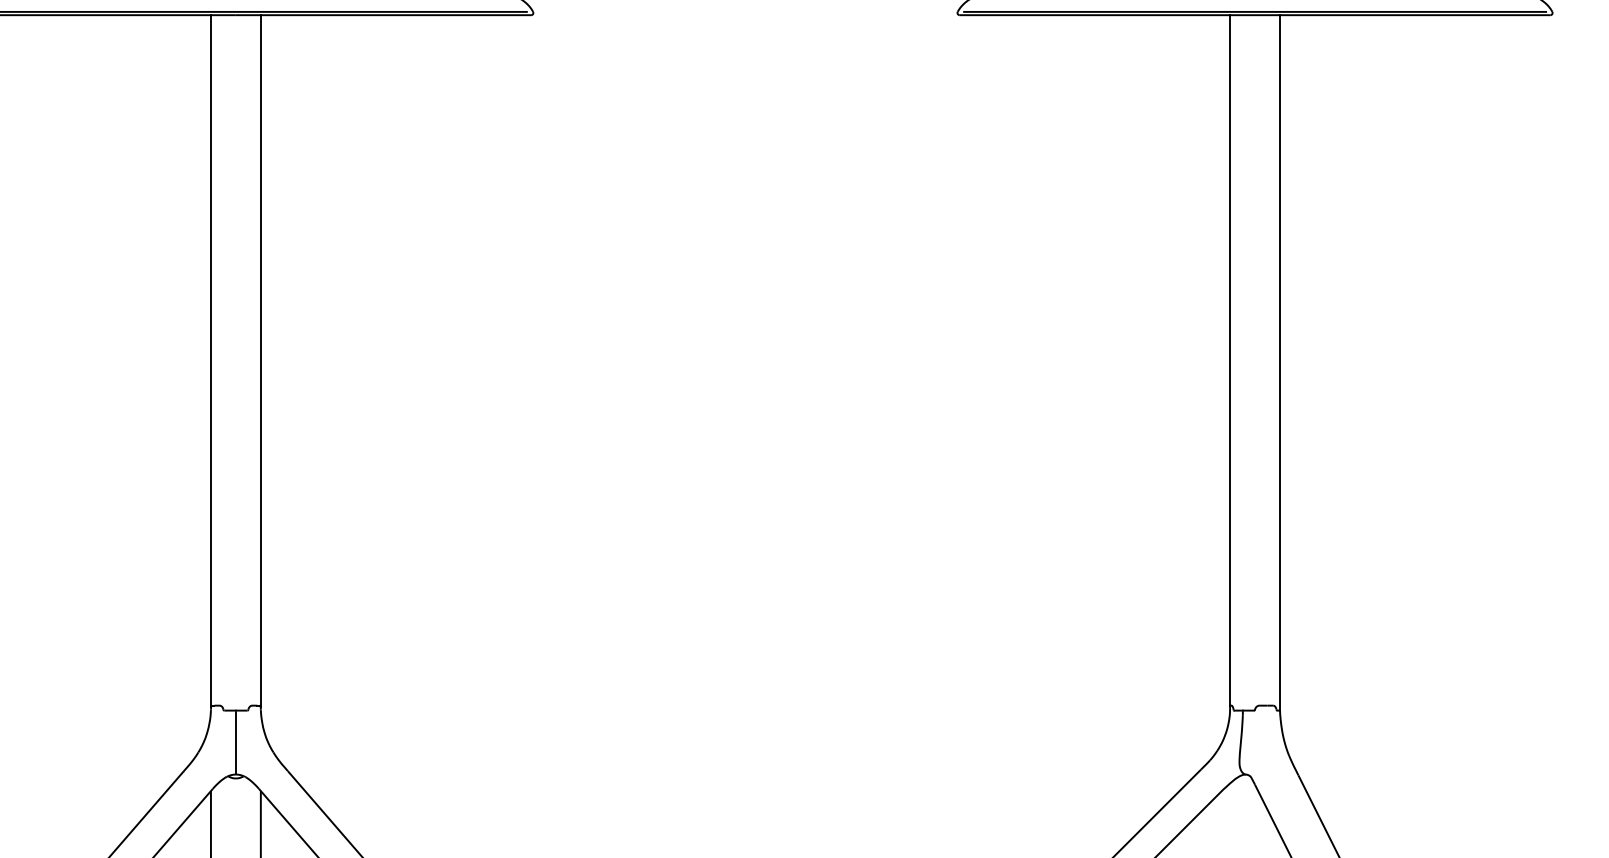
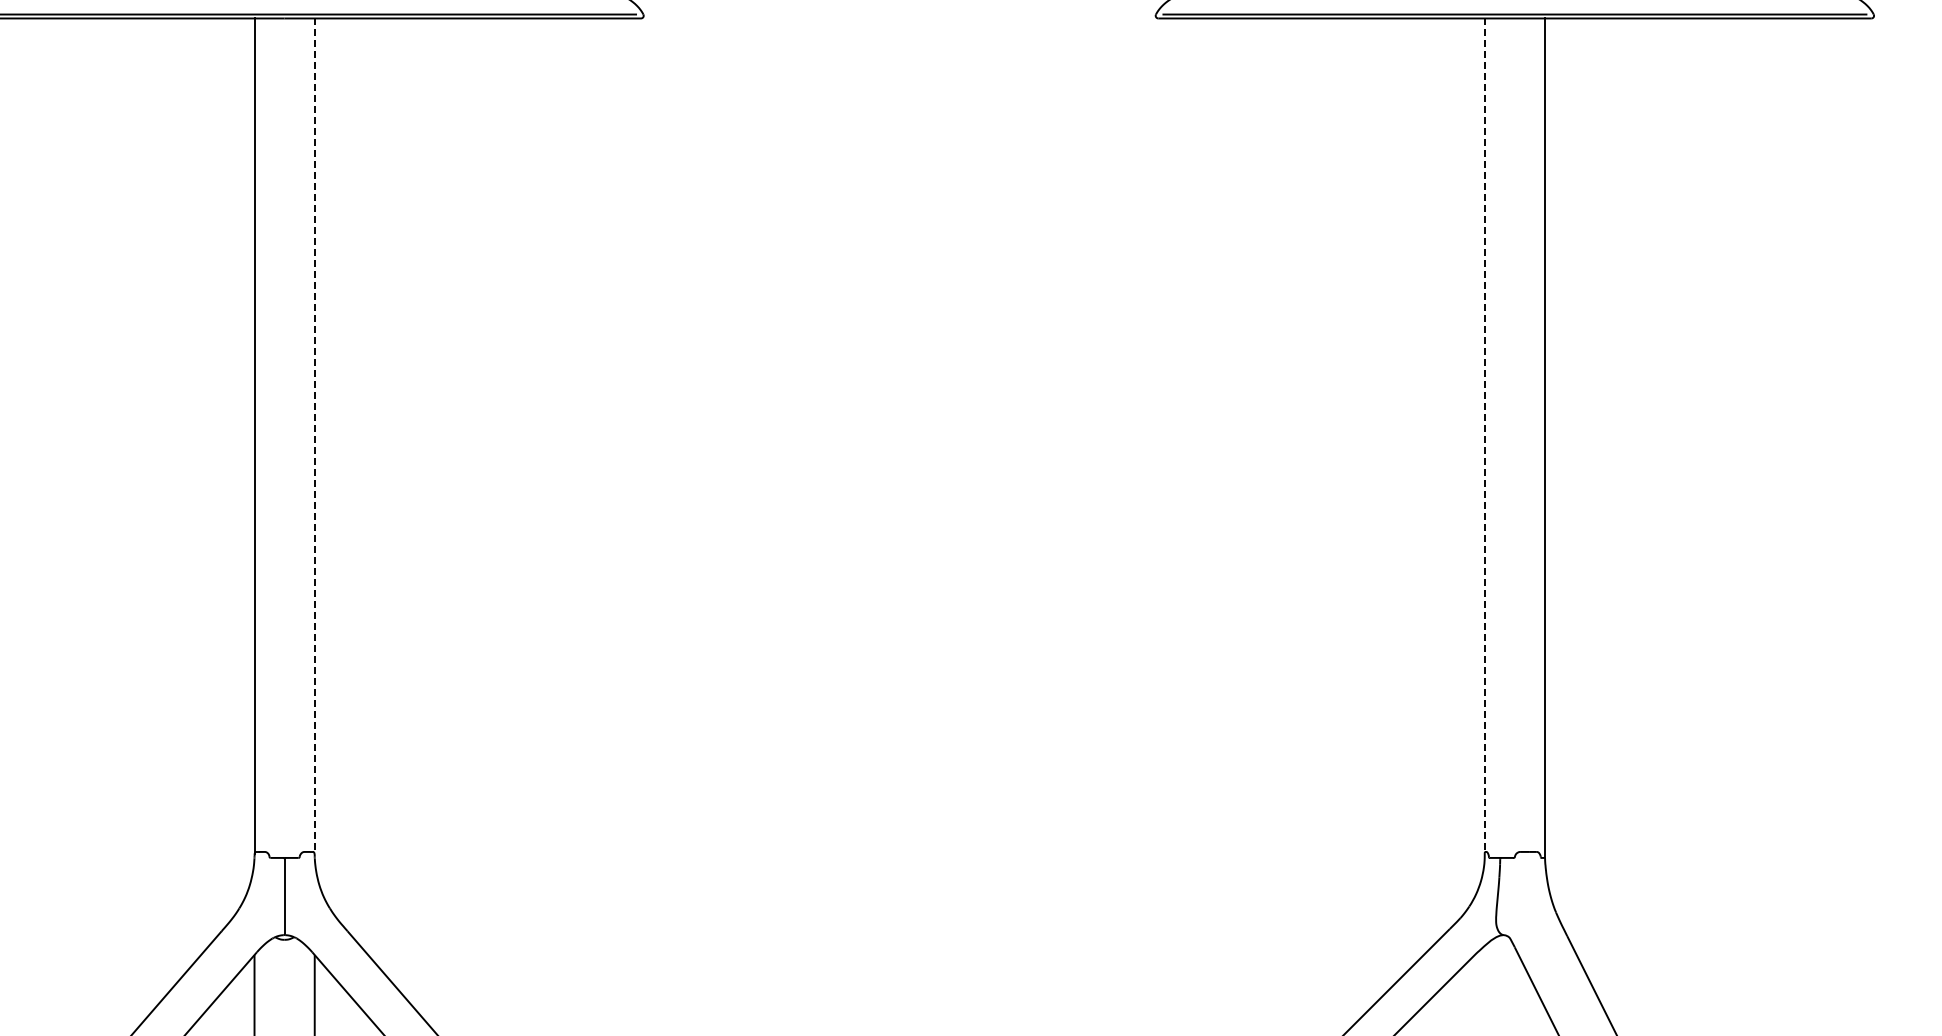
line: (1229, 360) -> (1484, 435), solid -> dashed
line: (260, 361) -> (314, 436), solid -> dashed

